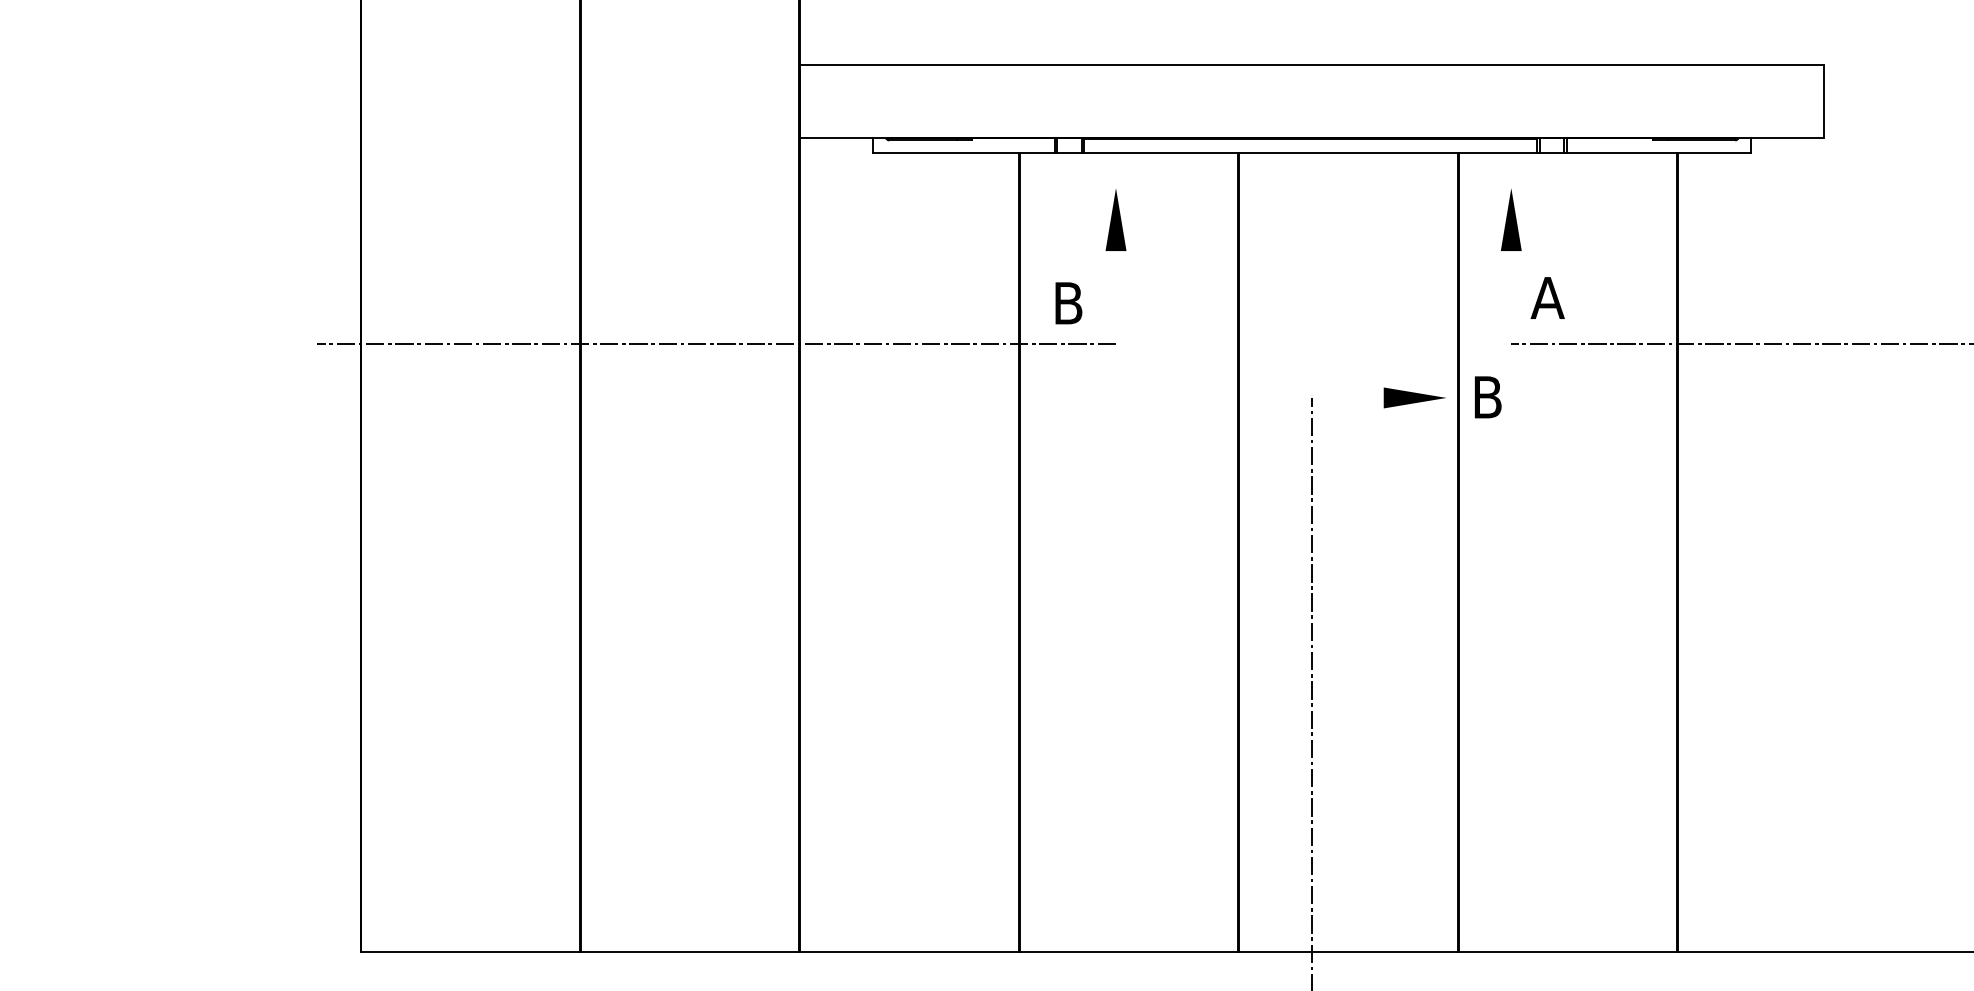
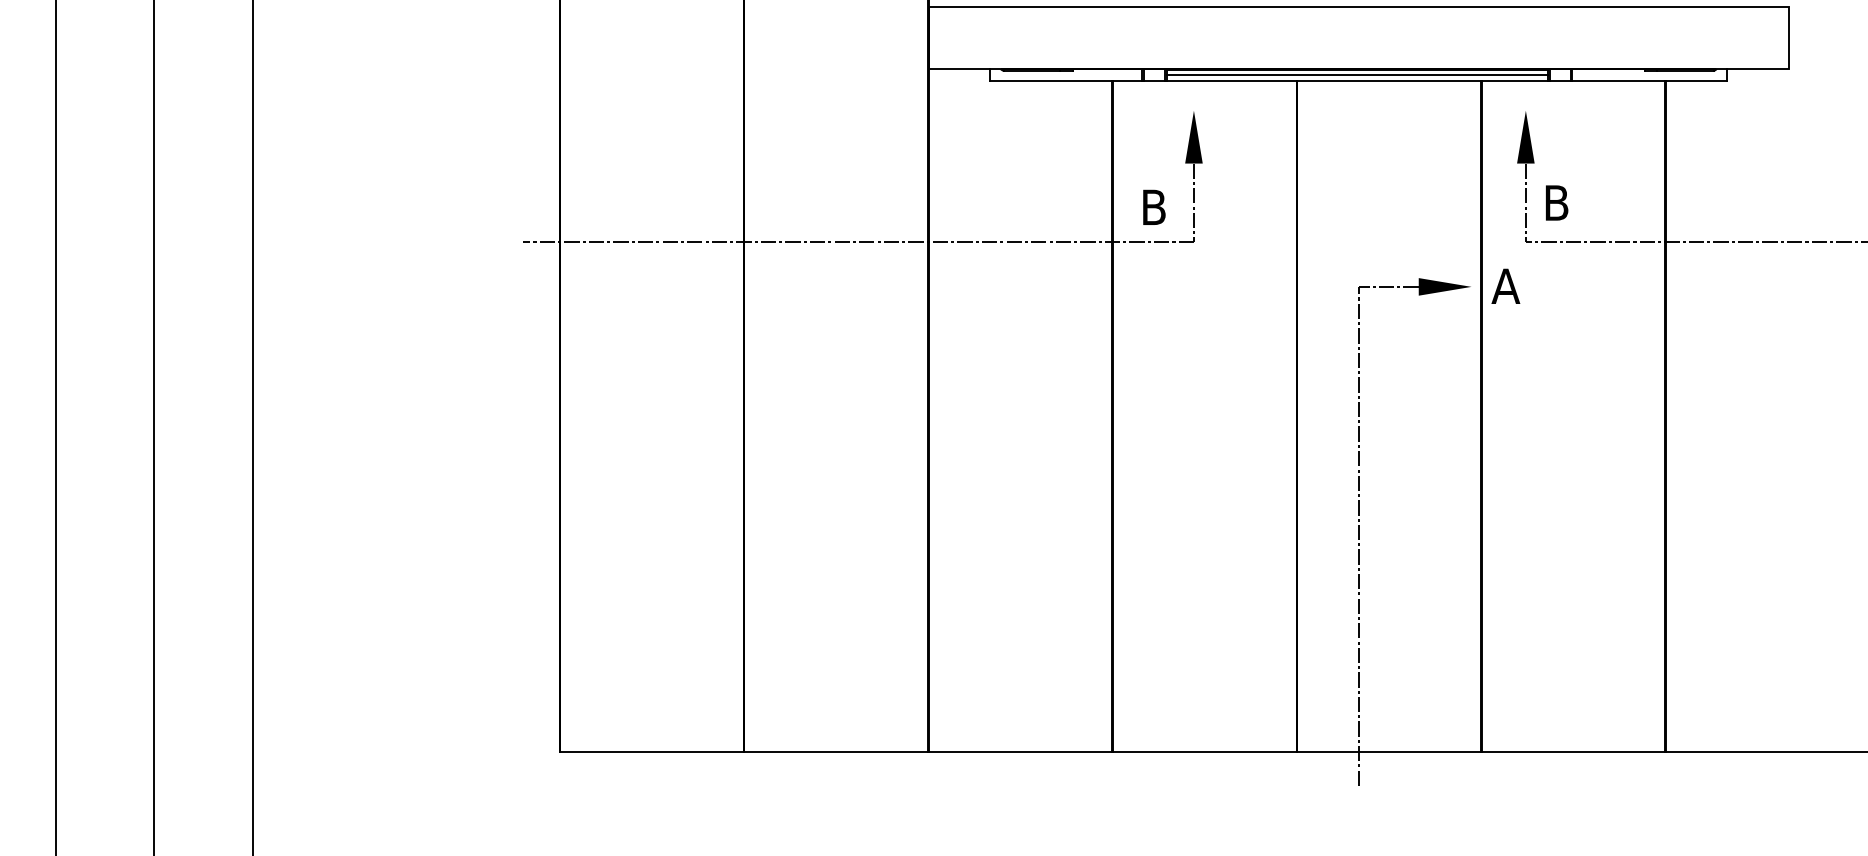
line: (1309, 145) -> (1356, 74), added
line: (1115, 297) -> (1193, 202), added
line: (1510, 297) -> (1525, 202), added
text: (1547, 297) -> (1556, 202), A -> B
text: (1487, 396) -> (1505, 285), B -> A
line: (1347, 397) -> (1388, 286), added

